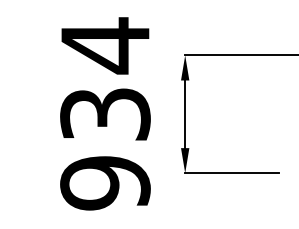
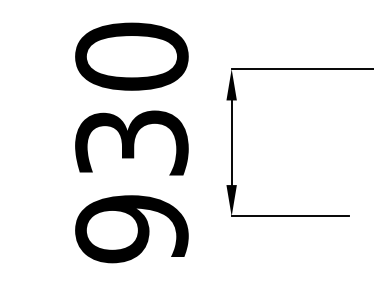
text: (105, 46) -> (131, 57), 934 -> 930

